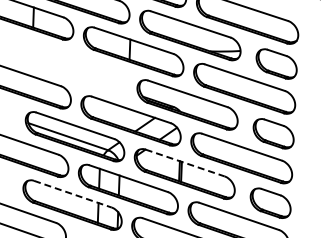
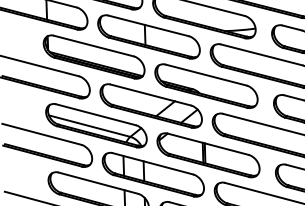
part: (77, 67) -> (94, 56), added
line: (185, 163) -> (208, 144), dashed -> solid
line: (73, 194) -> (98, 183), dashed -> solid

